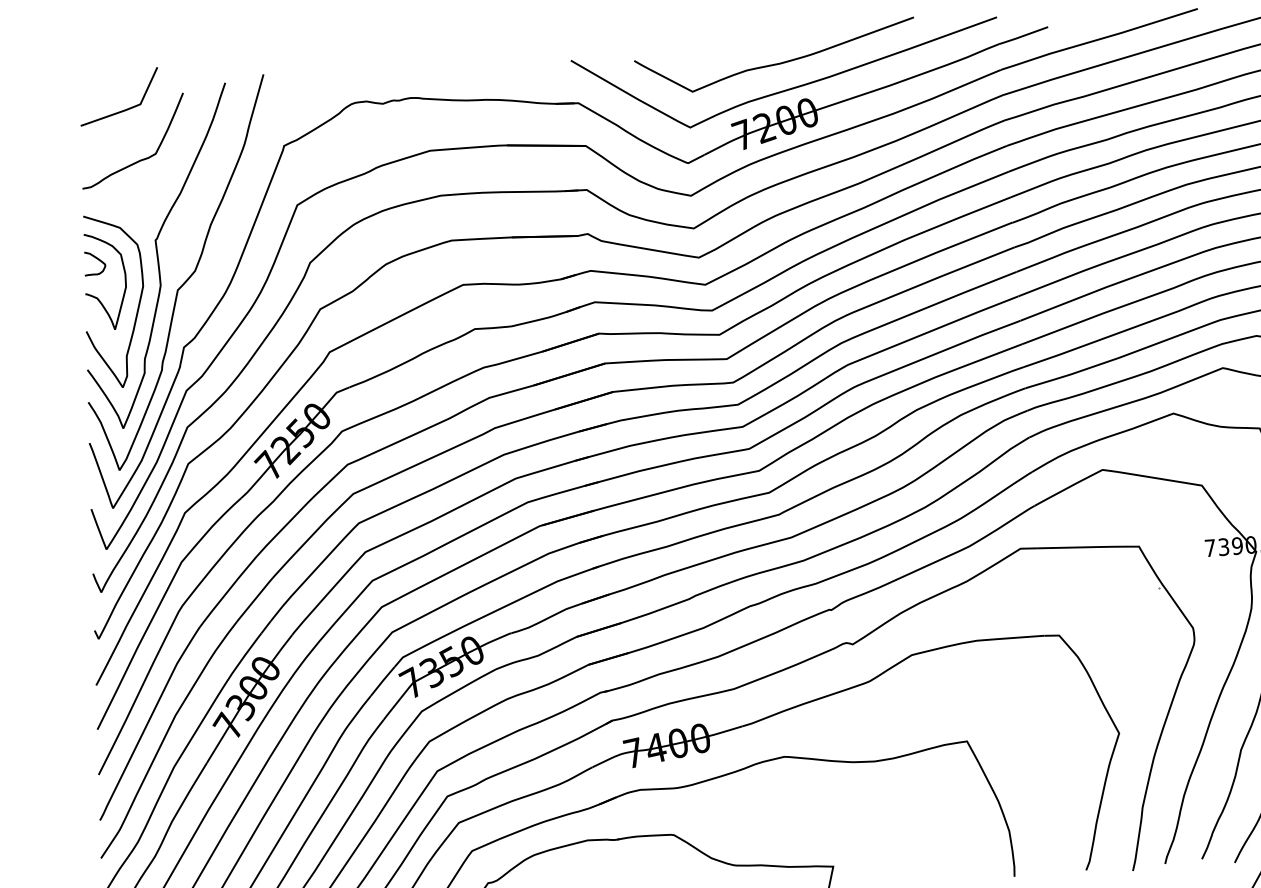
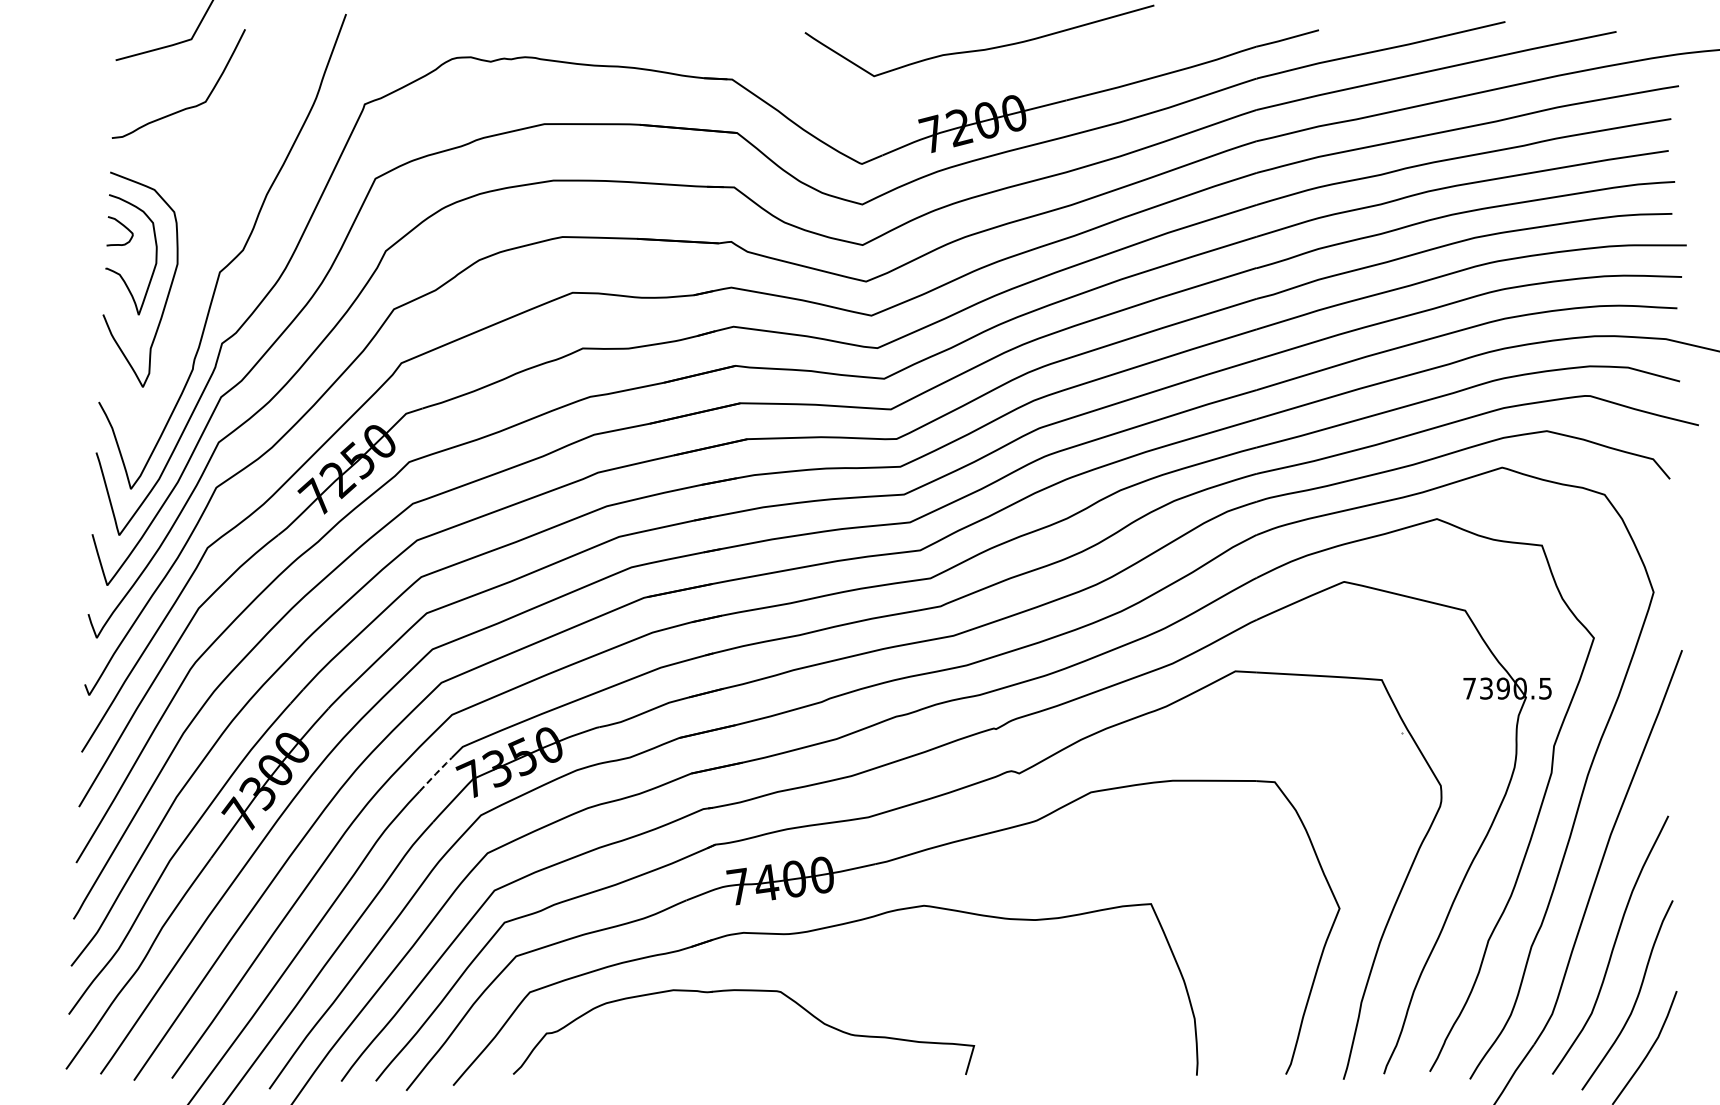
curve: (789, 88) -> (993, 81), removed
curve: (158, 257) -> (199, 229), removed
line: (383, 680) -> (436, 773), solid -> dashed

